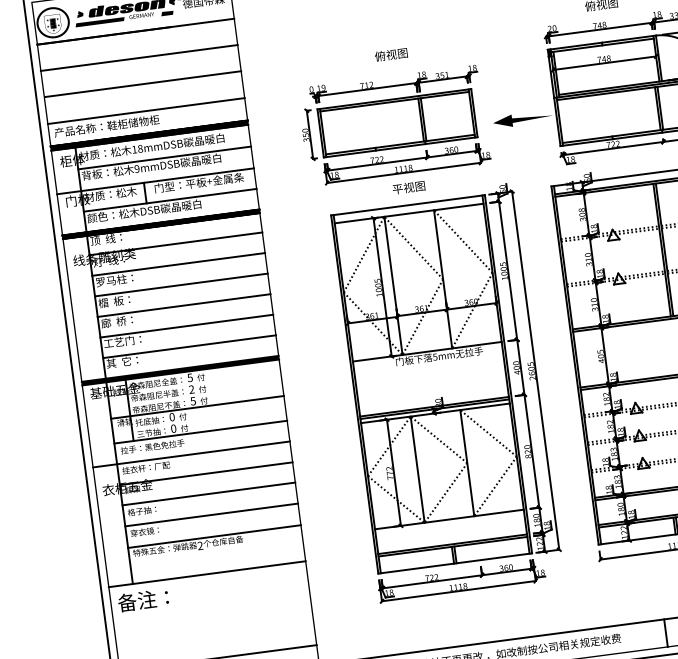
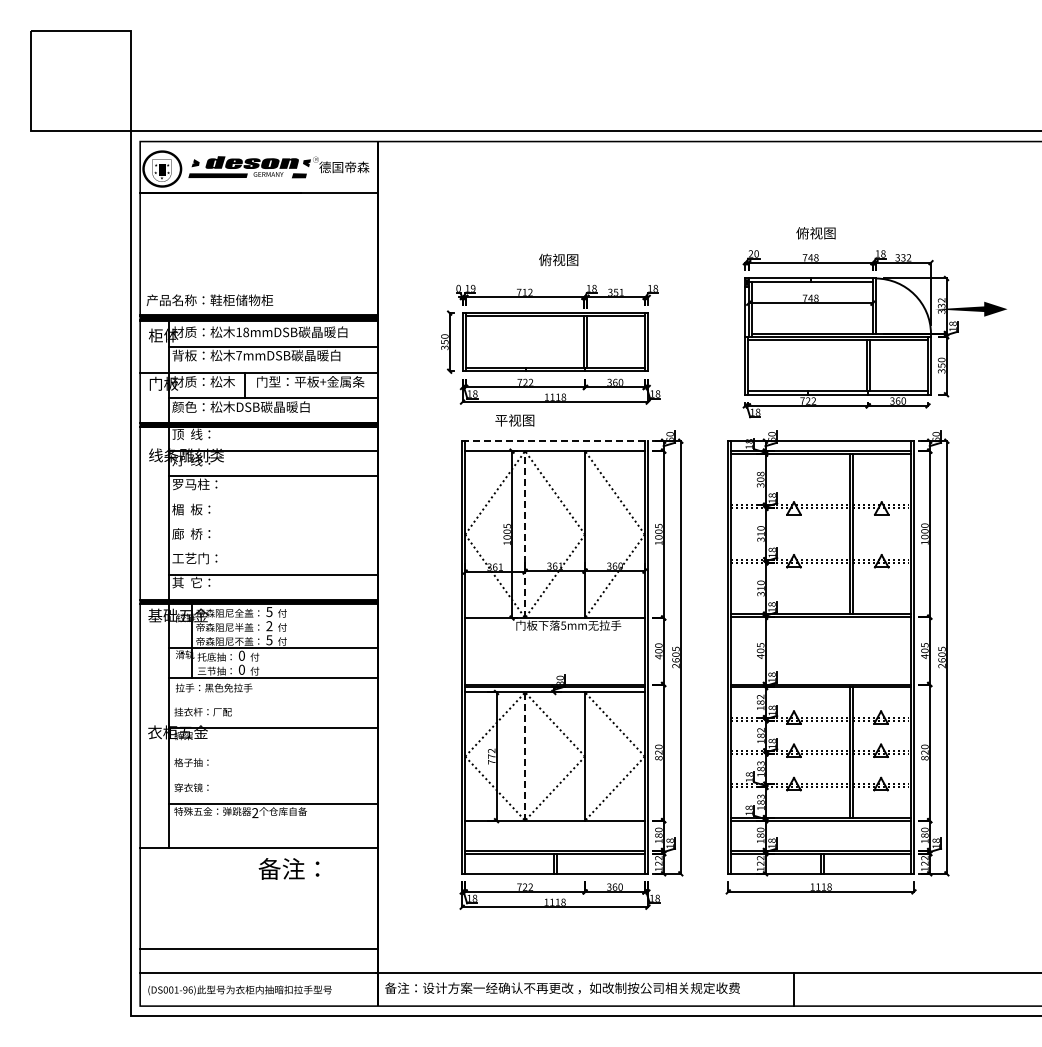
line: (138, 58) -> (258, 224), removed
line: (143, 83) -> (259, 255), removed
line: (145, 111) -> (258, 288), removed
fill: (522, 118) -> (704, 356), removed
text: (136, 168) -> (238, 355), 9mmDSB -> 7mmDSB
text: (408, 187) -> (514, 420), moved
line: (408, 205) -> (555, 441), solid -> dashed
line: (181, 285) -> (273, 500), removed
line: (393, 285) -> (525, 534), solid -> dashed
line: (184, 305) -> (273, 525), removed
line: (186, 326) -> (273, 550), removed
line: (191, 454) -> (258, 703), removed
line: (417, 469) -> (525, 756), solid -> dashed
line: (208, 493) -> (273, 752), removed
line: (211, 515) -> (273, 778), removed
text: (142, 600) -> (288, 868), moved

